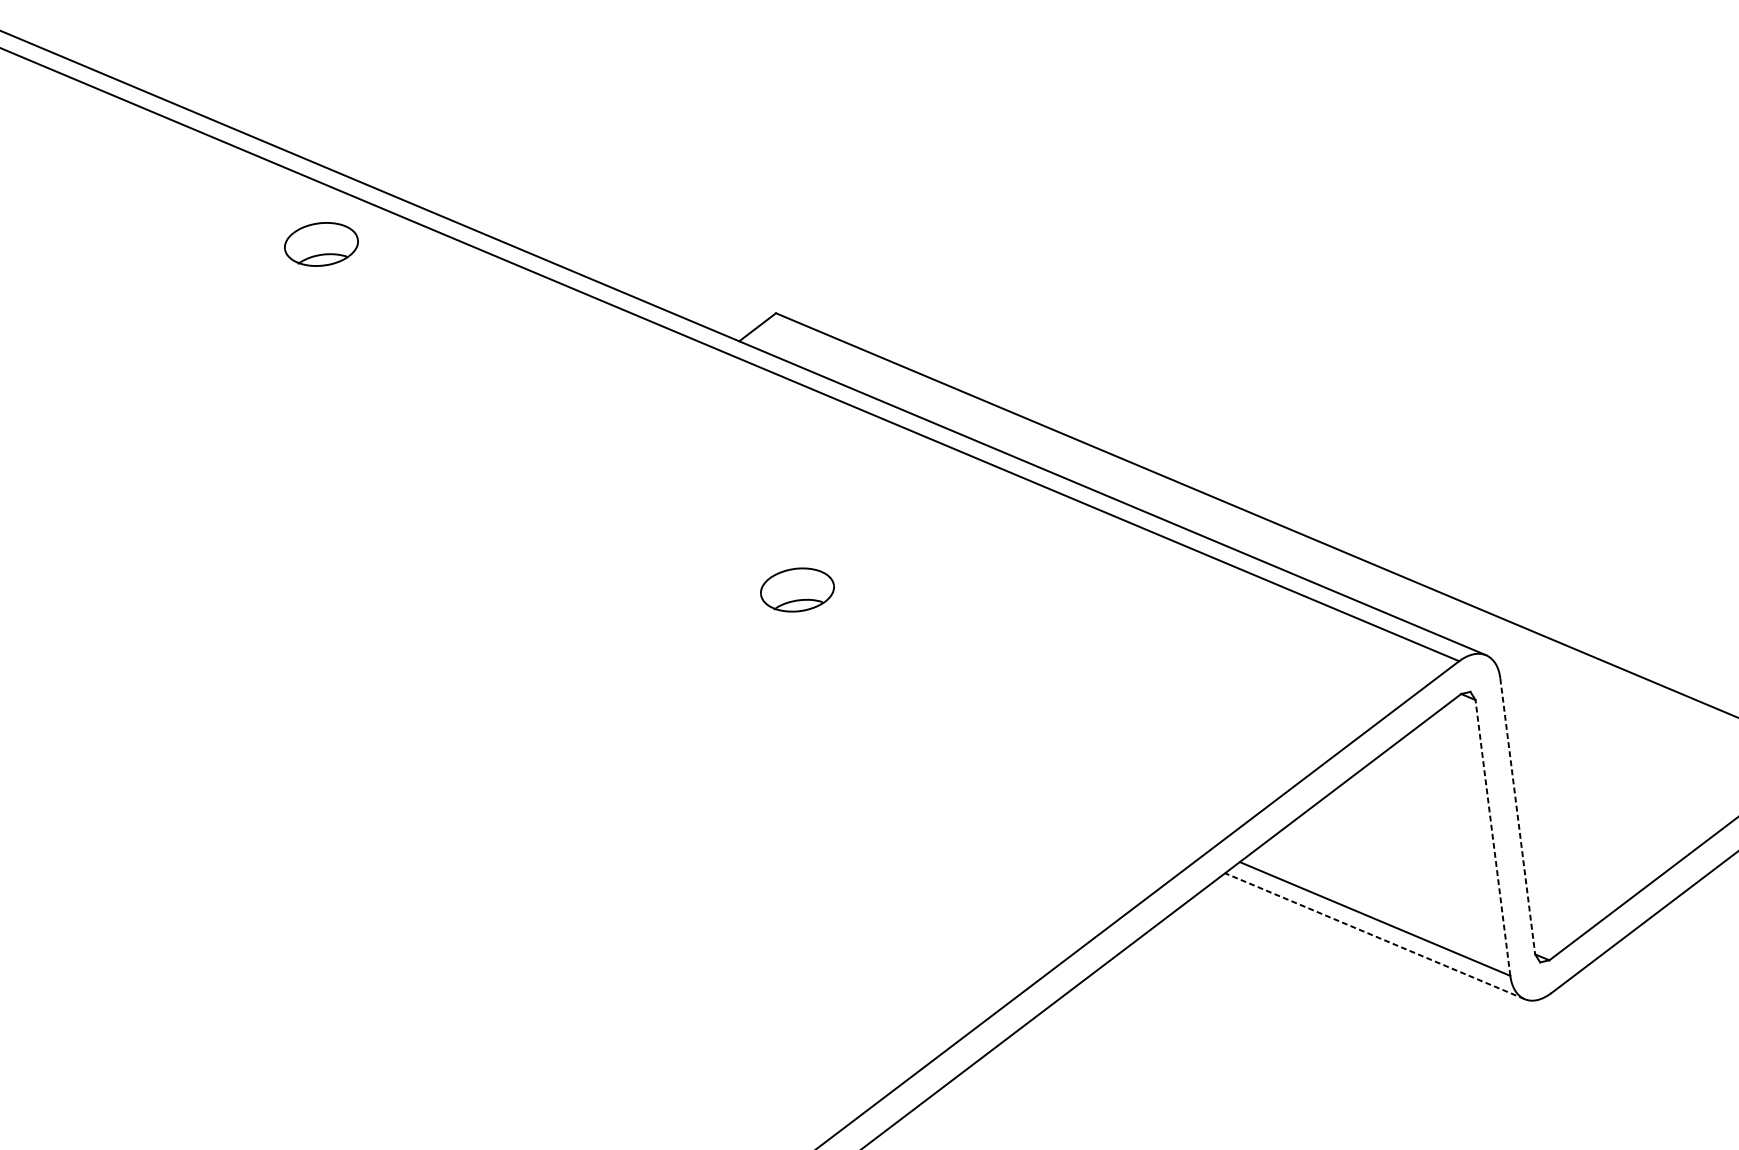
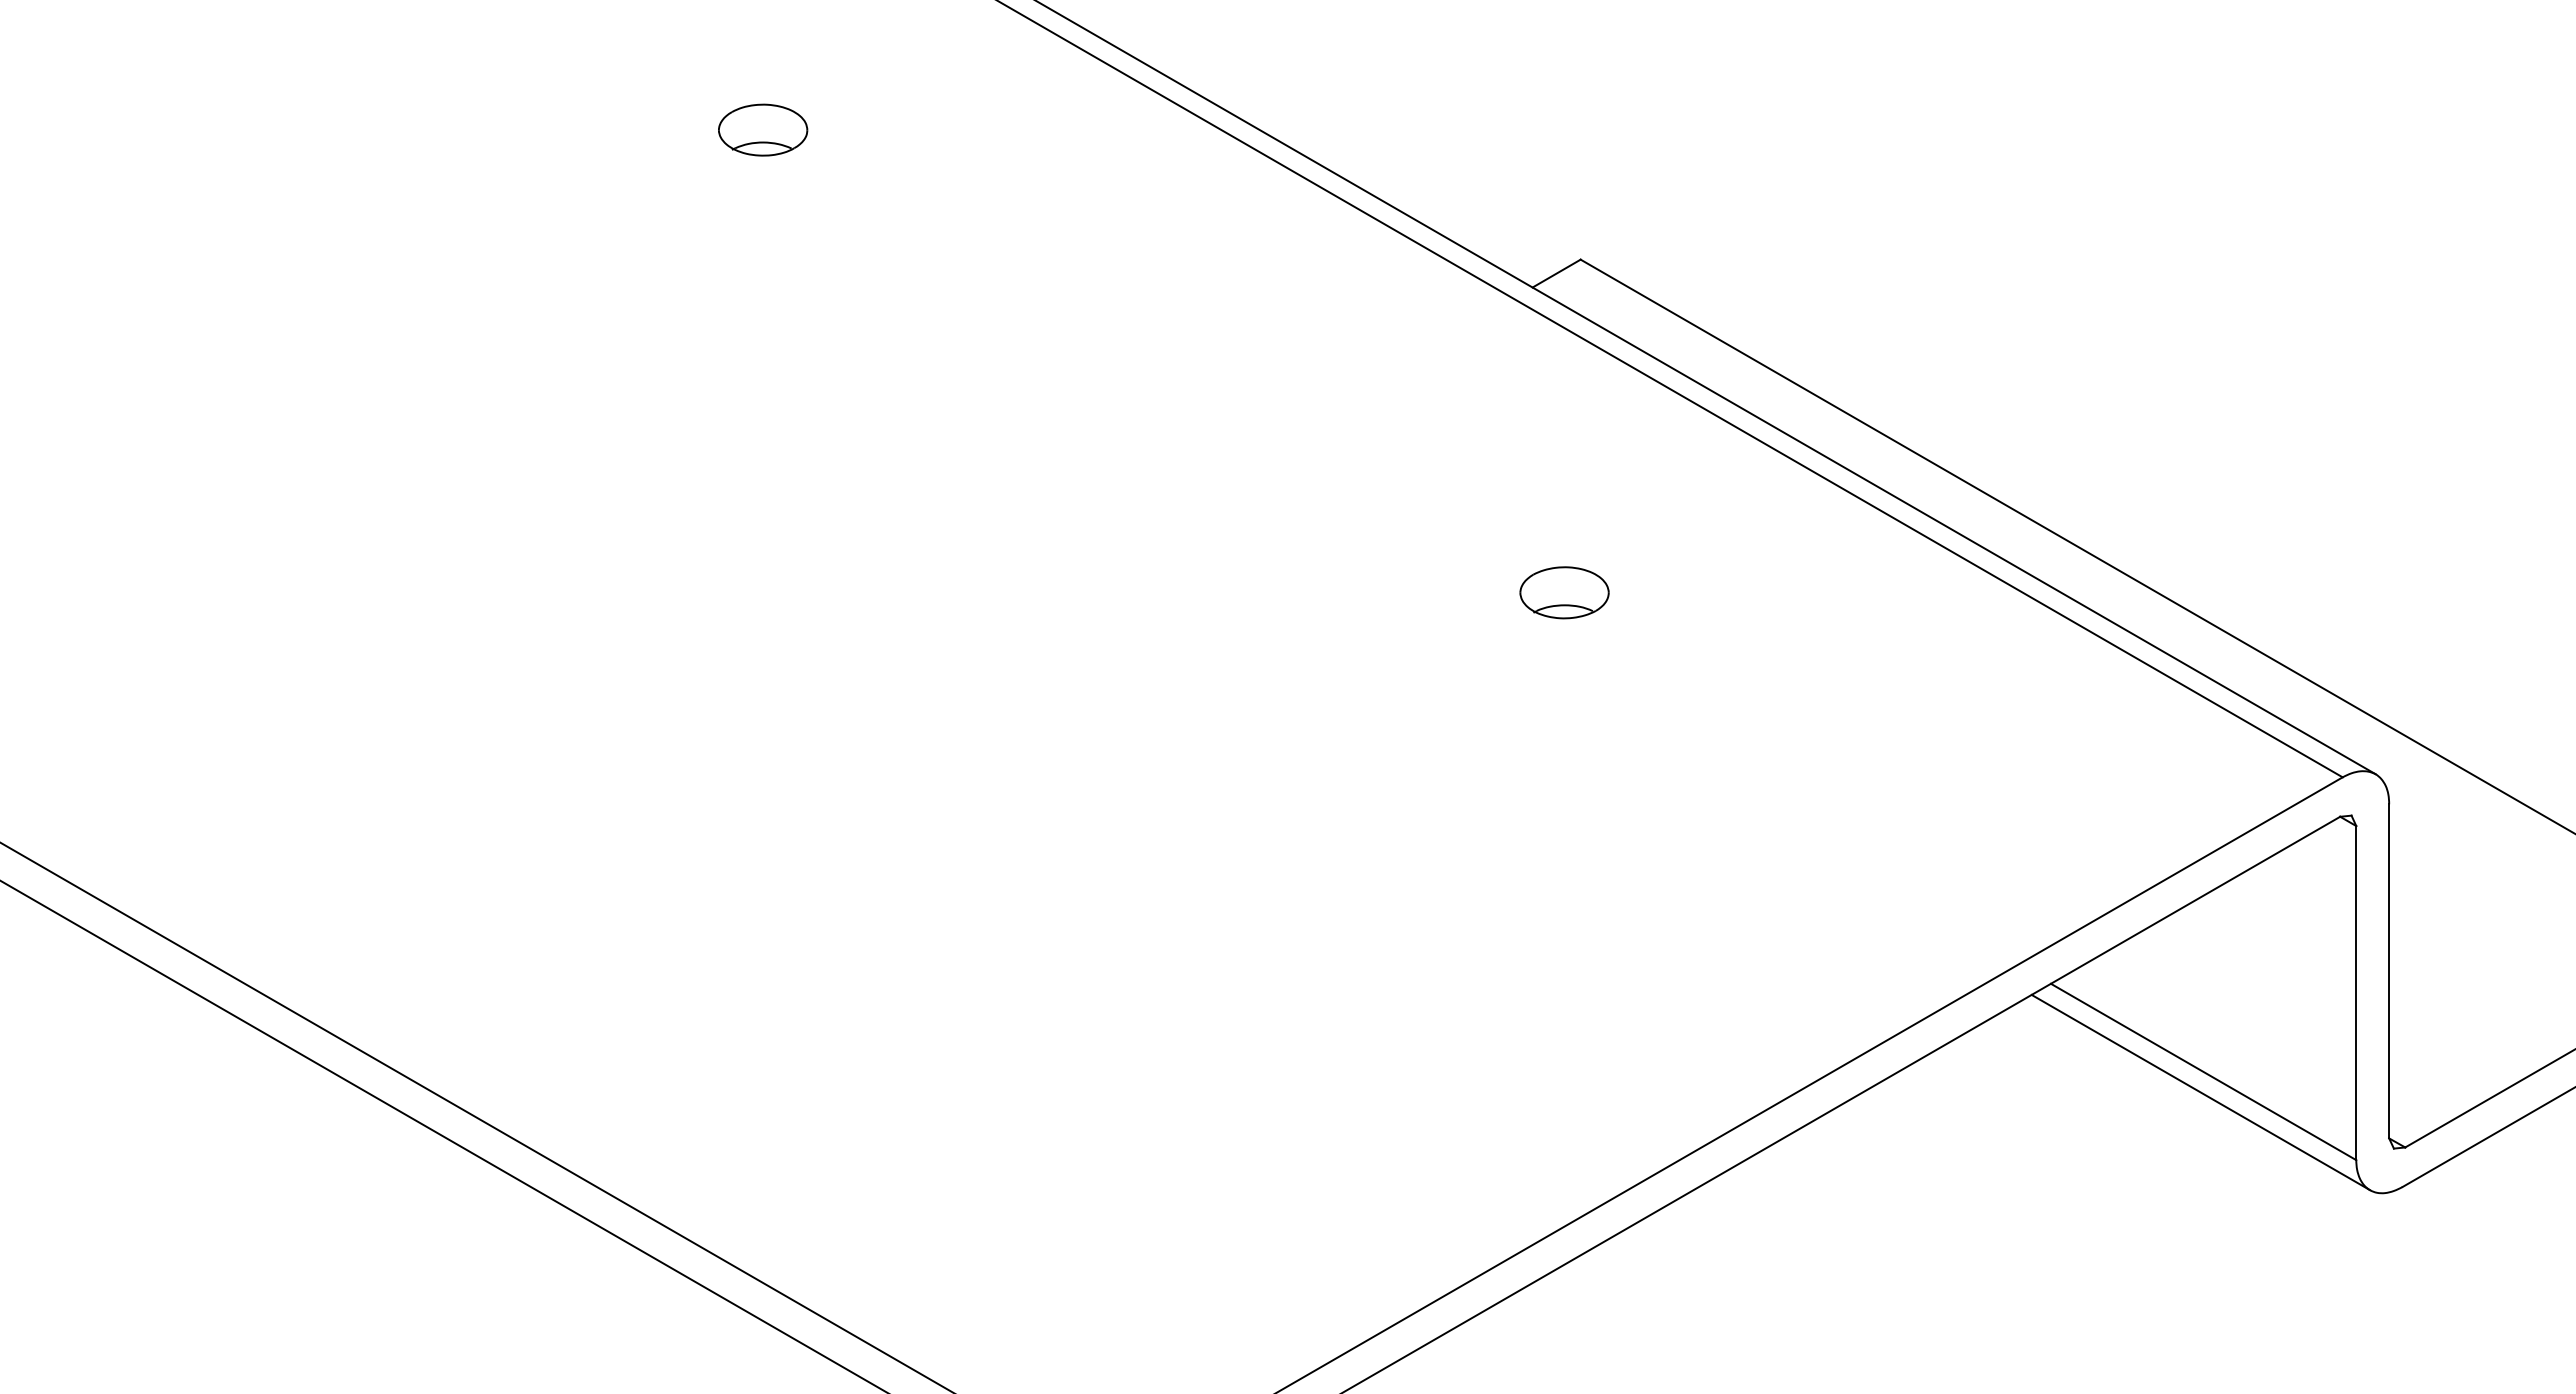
part: (321, 243) -> (763, 129), moved
line: (1518, 816) -> (2389, 971), dashed -> solid
line: (1493, 837) -> (2356, 992), dashed -> solid
line: (1374, 936) -> (2200, 1092), dashed -> solid

